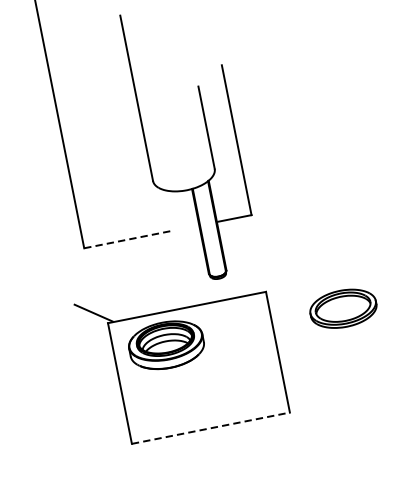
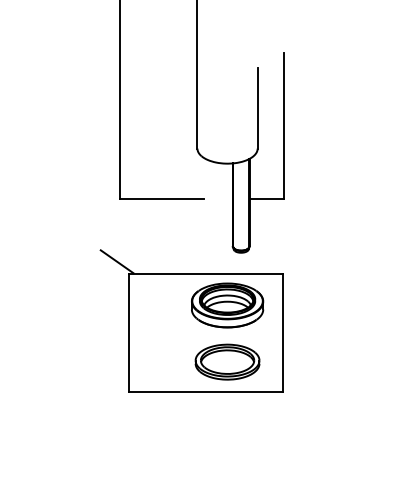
line: (127, 240) -> (162, 199), dashed -> solid
part: (343, 308) -> (227, 361), moved
part: (166, 345) -> (227, 305), moved
line: (211, 427) -> (206, 391), dashed -> solid

